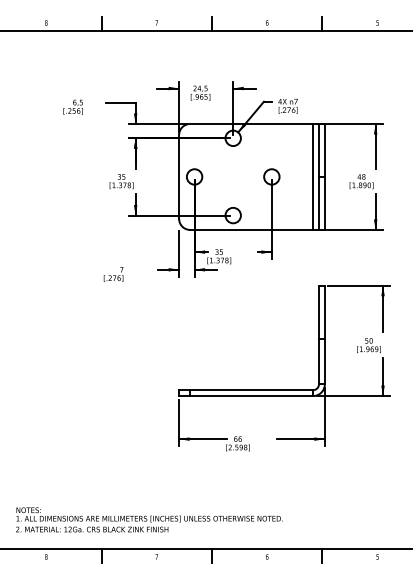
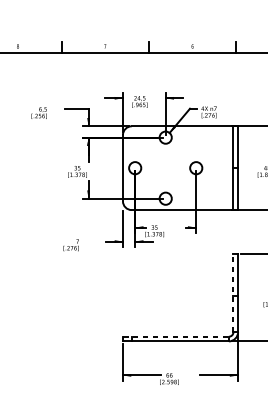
line: (313, 176) -> (229, 167), removed
line: (318, 334) -> (233, 292), solid -> dashed
line: (246, 390) -> (176, 336), solid -> dashed

